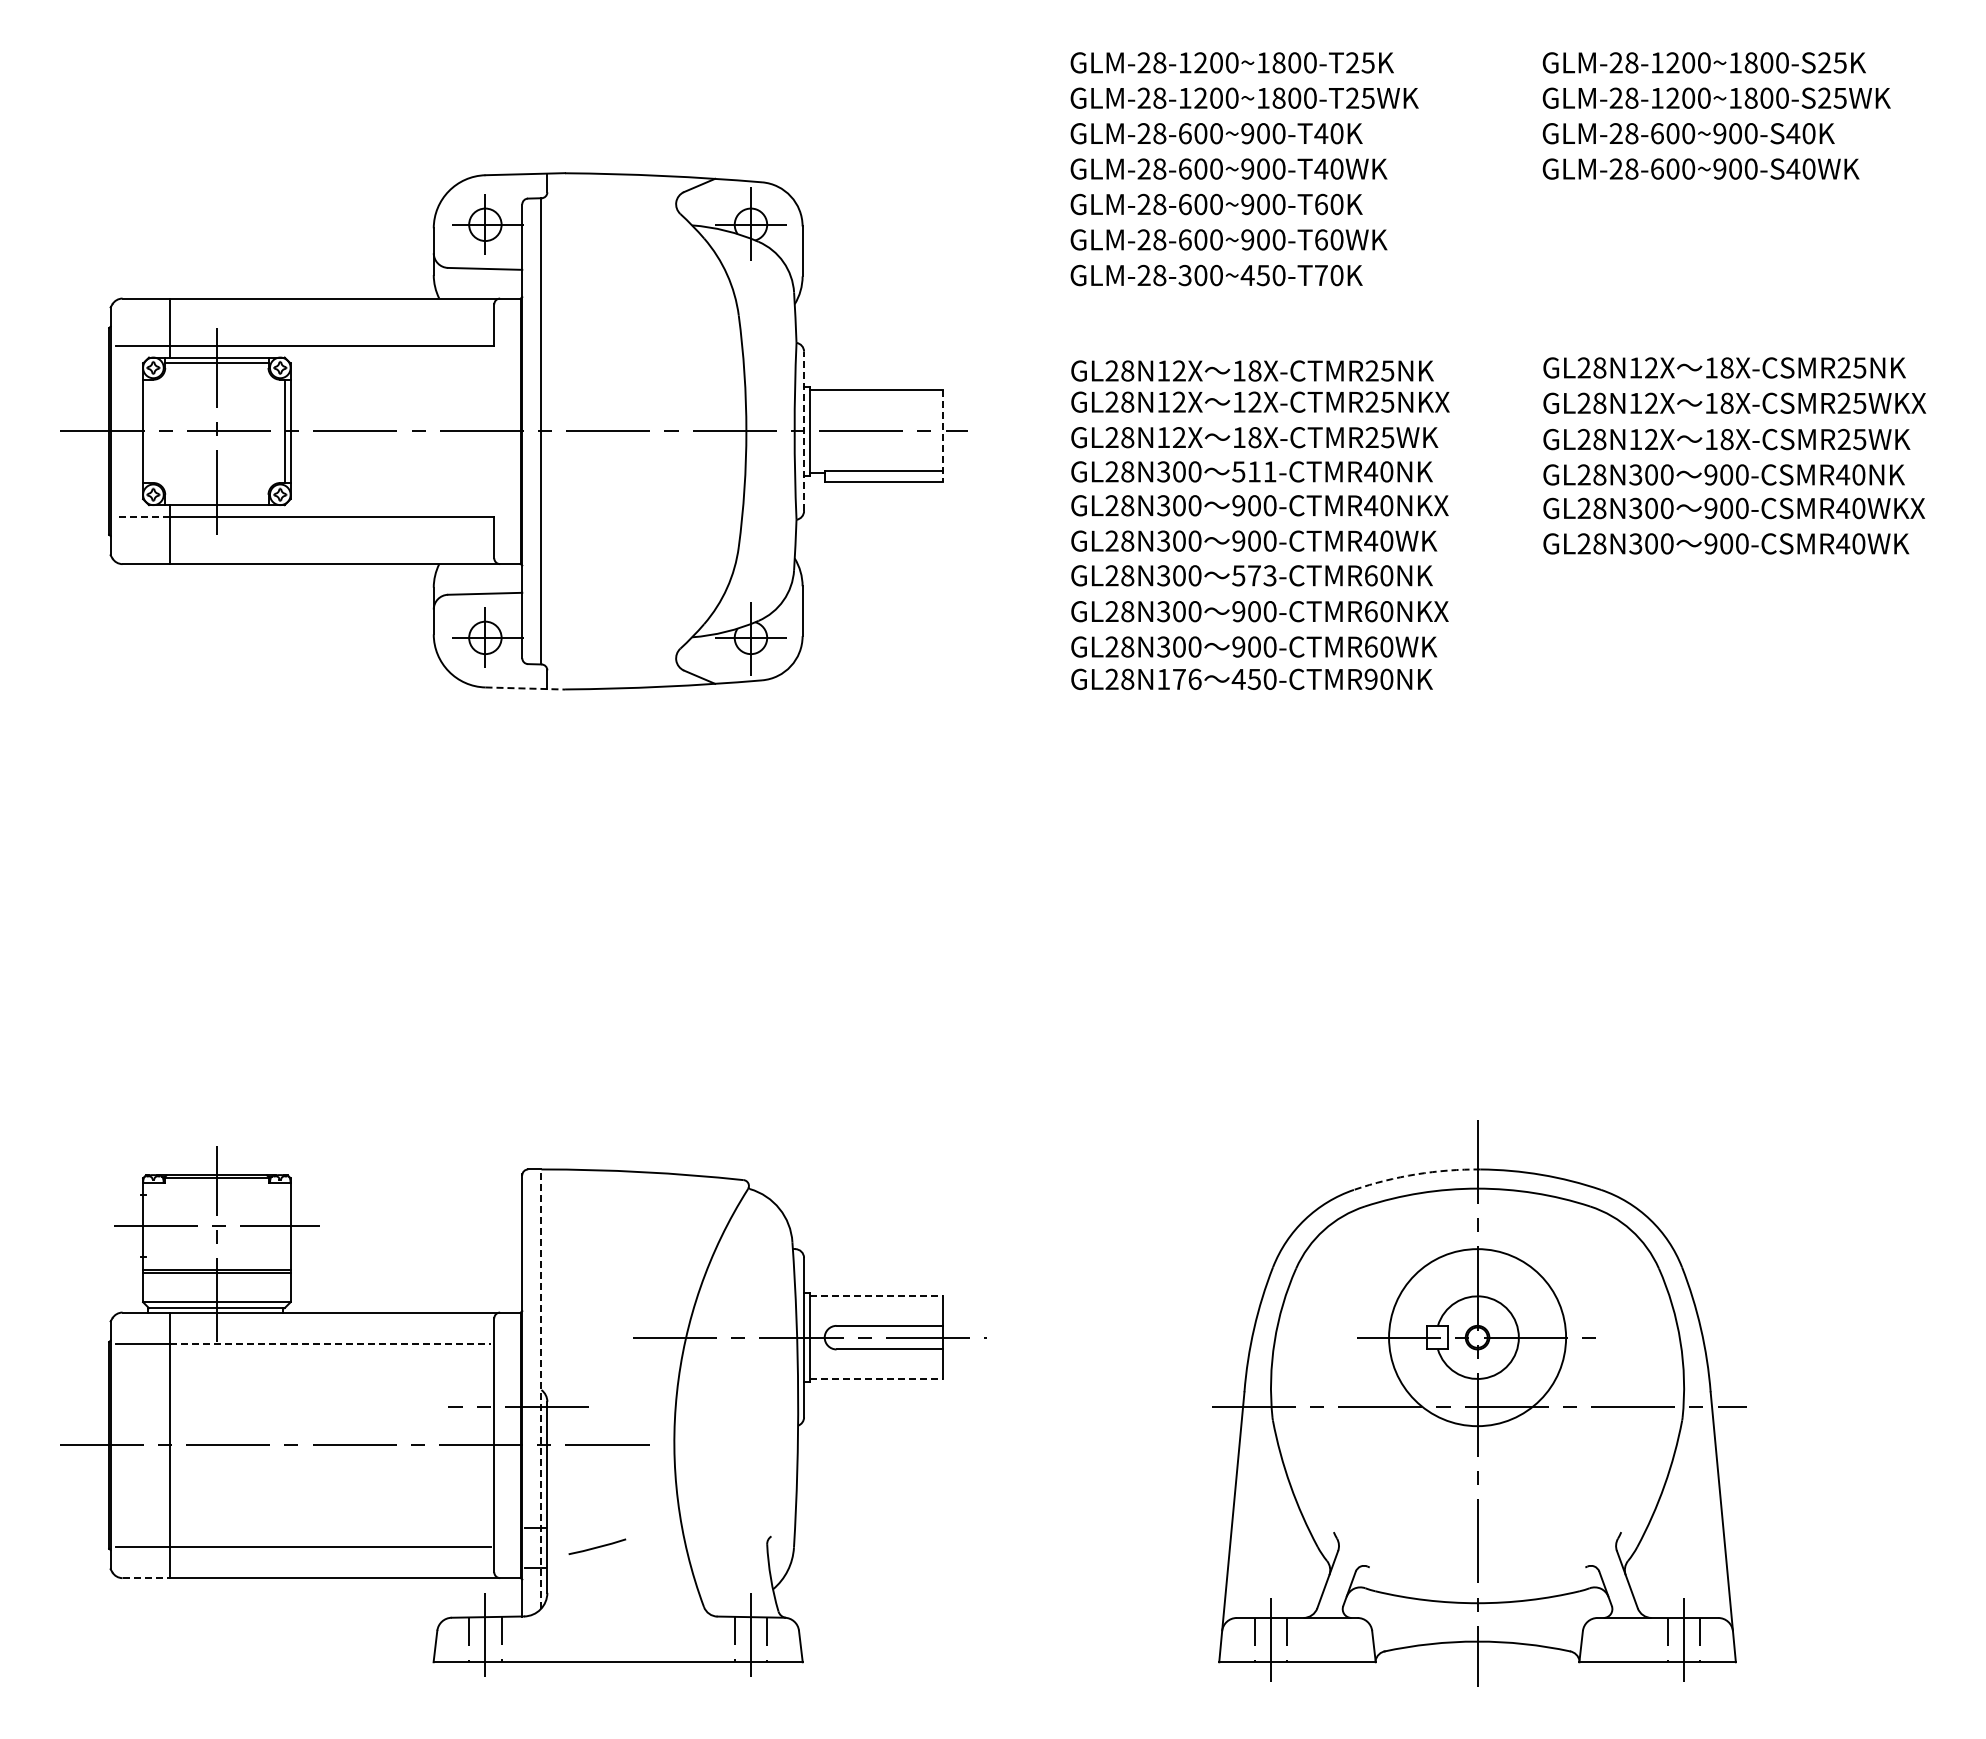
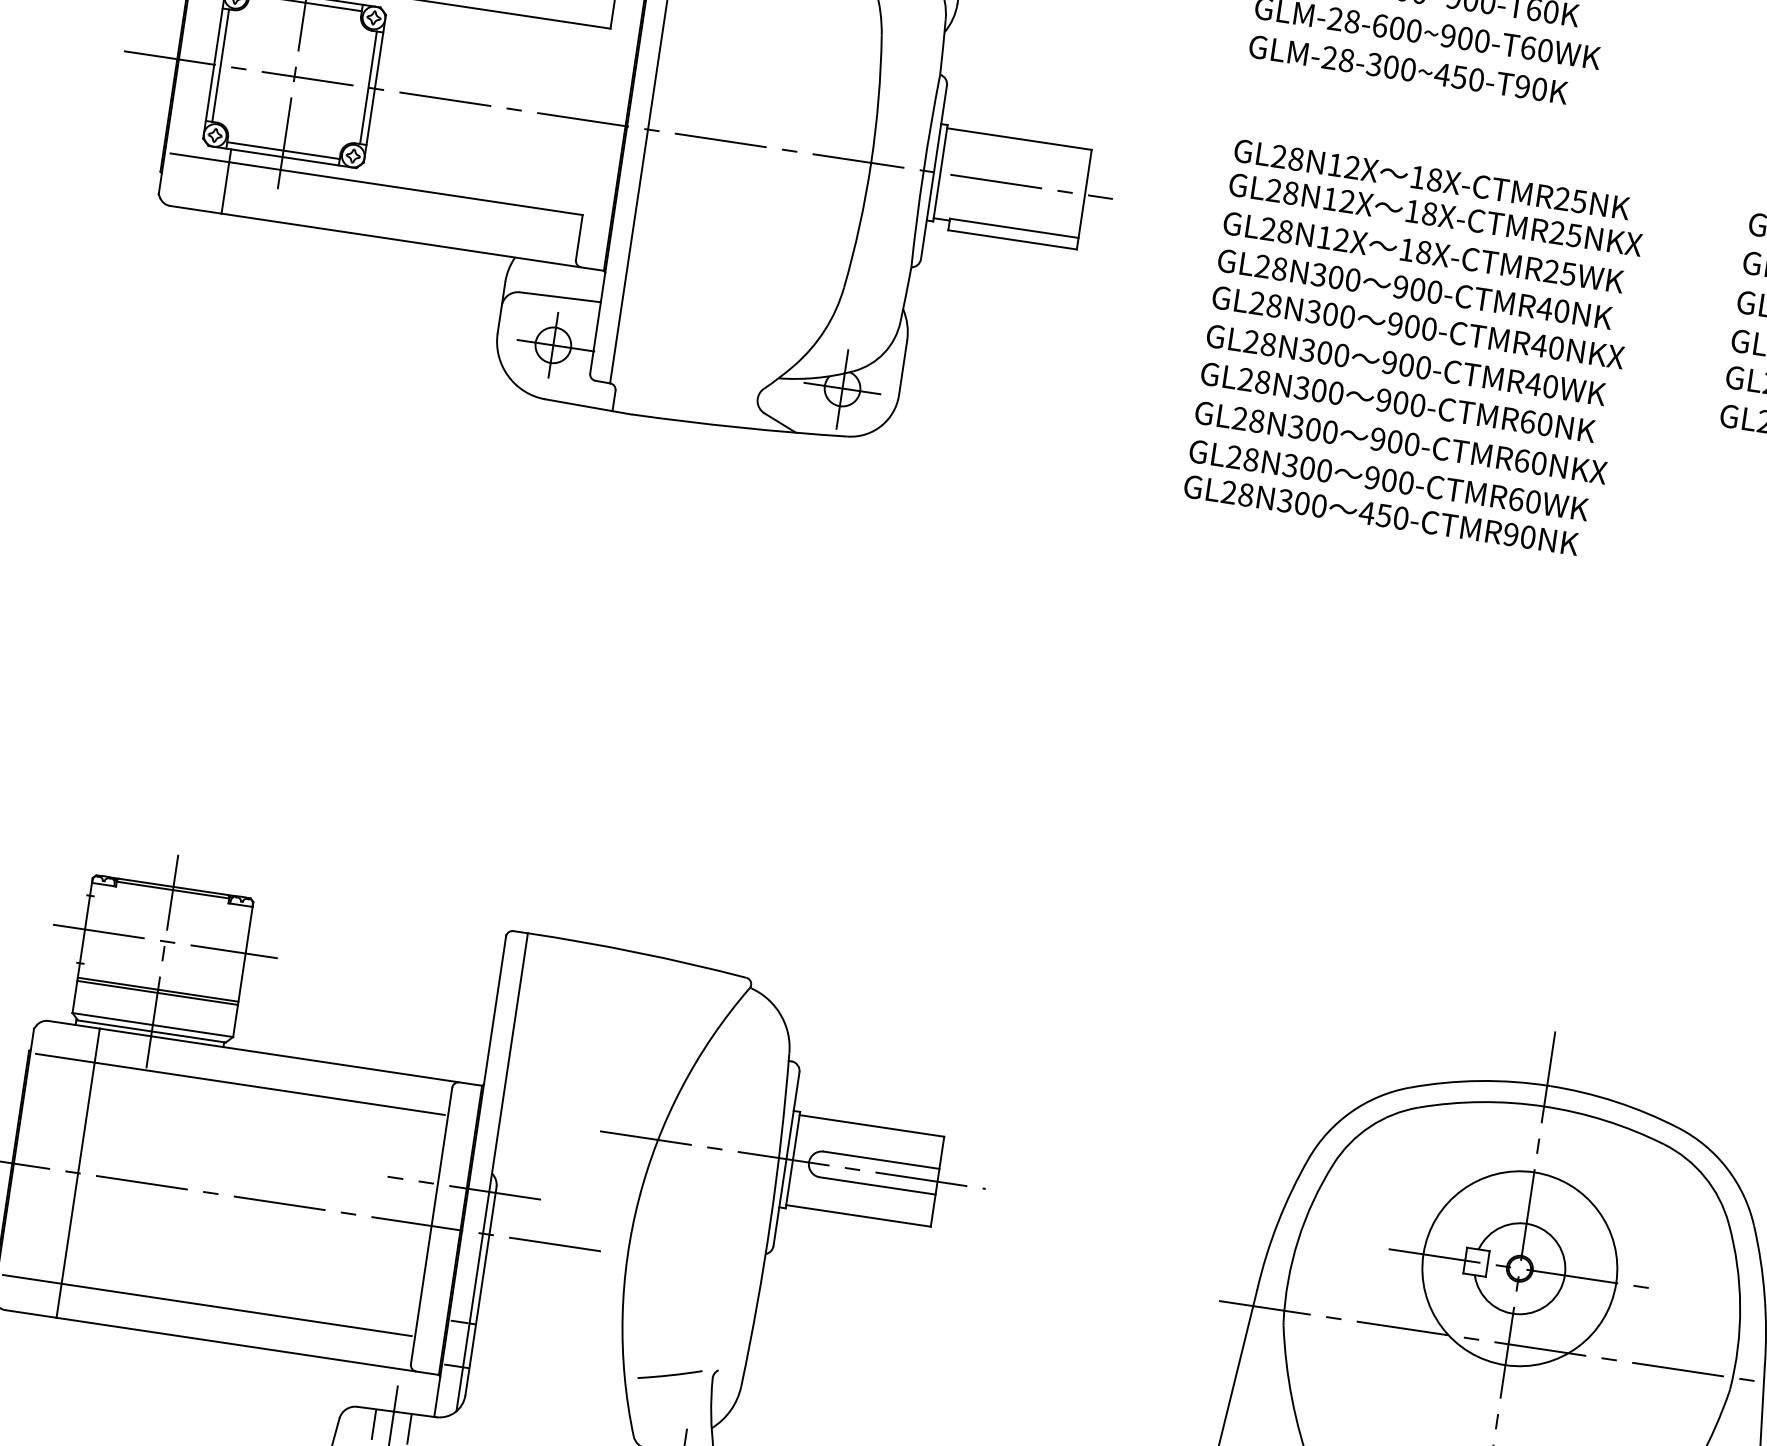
text: (1320, 275) -> (1521, 86), GLM-28-300~450-T70K -> GLM-28-300~450-T90K
text: (1254, 401) -> (1429, 213), 12X-CTMR25NKX -> 18X-CTMR25NKX
line: (149, 431) -> (221, 65), added
line: (804, 431) -> (934, 172), dashed -> solid
line: (942, 435) -> (1084, 199), dashed -> solid
text: (1254, 471) -> (1417, 289), 511-CTMR40NK -> 900-CTMR40NK
line: (216, 499) -> (283, 150), added
line: (142, 516) -> (199, 157), dashed -> solid
text: (1254, 575) -> (1401, 402), 573-CTMR60NK -> 900-CTMR60NK
text: (1179, 679) -> (1302, 503), GL28N176 -> GL28N300
line: (525, 688) -> (588, 406), dashed -> solid
arc: (1416, 1174) -> (1479, 1081), dashed -> solid
line: (876, 1296) -> (872, 1126), dashed -> solid
line: (330, 1343) -> (269, 1088), dashed -> solid
line: (876, 1378) -> (858, 1215), dashed -> solid
line: (541, 1388) -> (492, 1171), dashed -> solid
line: (597, 1546) -> (670, 1374), moved
line: (146, 1578) -> (31, 1314), dashed -> solid

